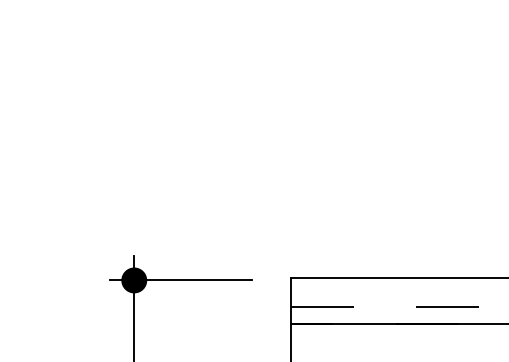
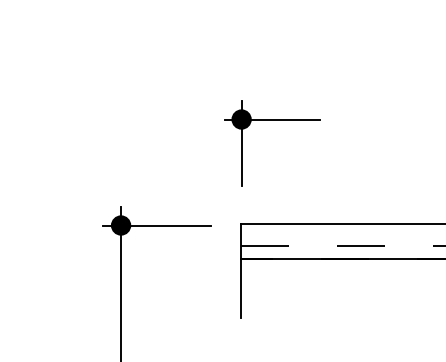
part: (332, 143) -> (272, 120), added

